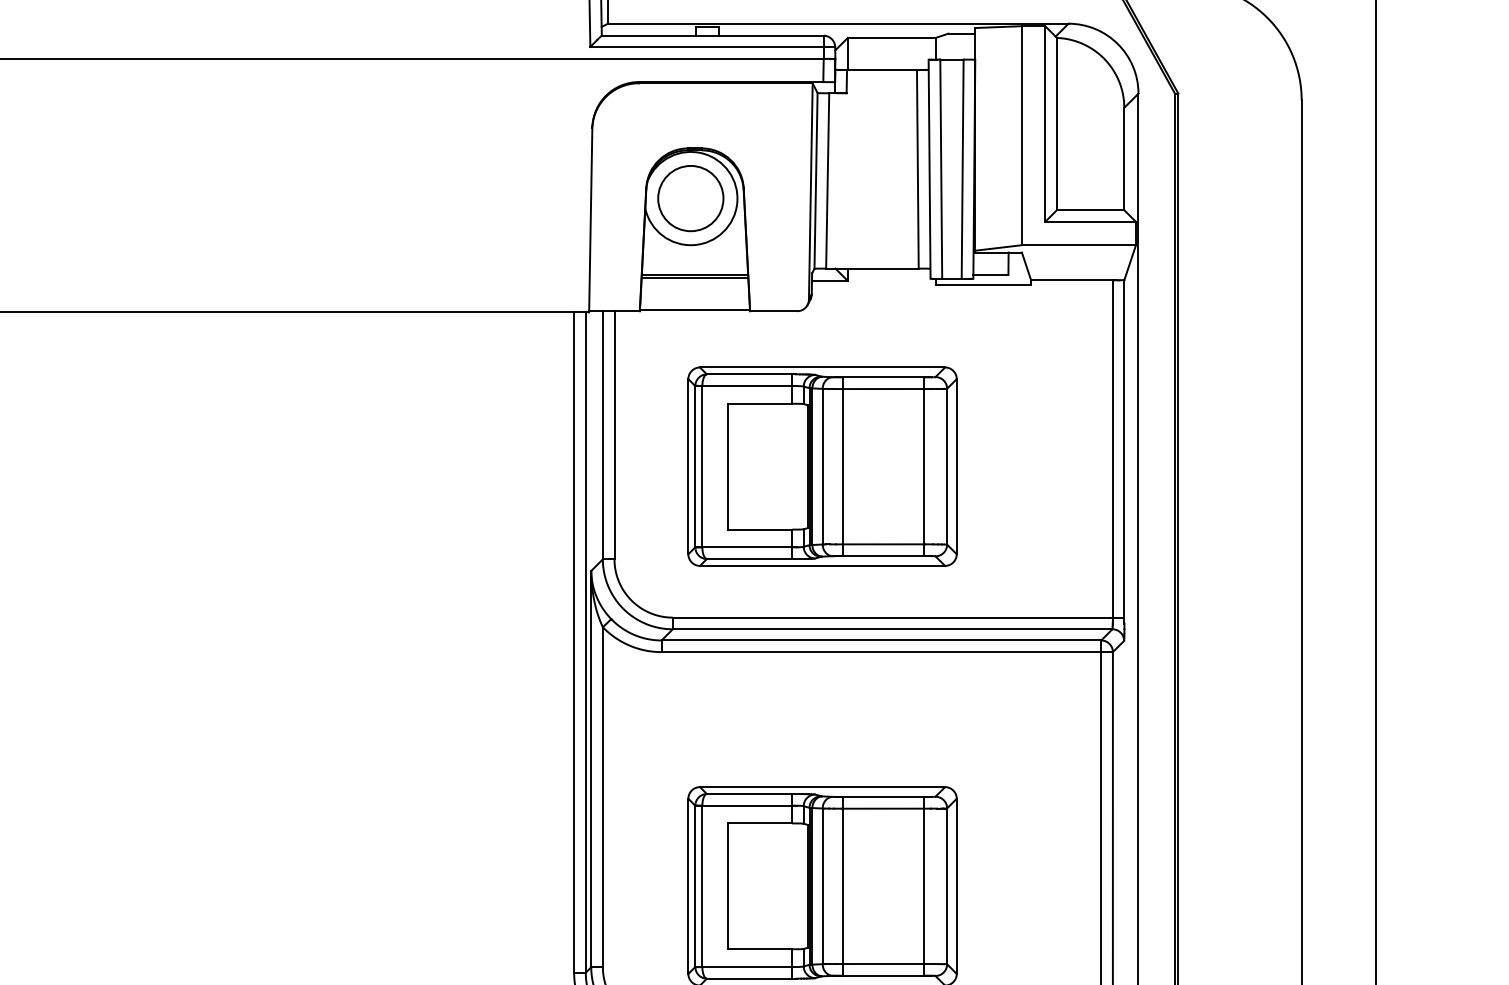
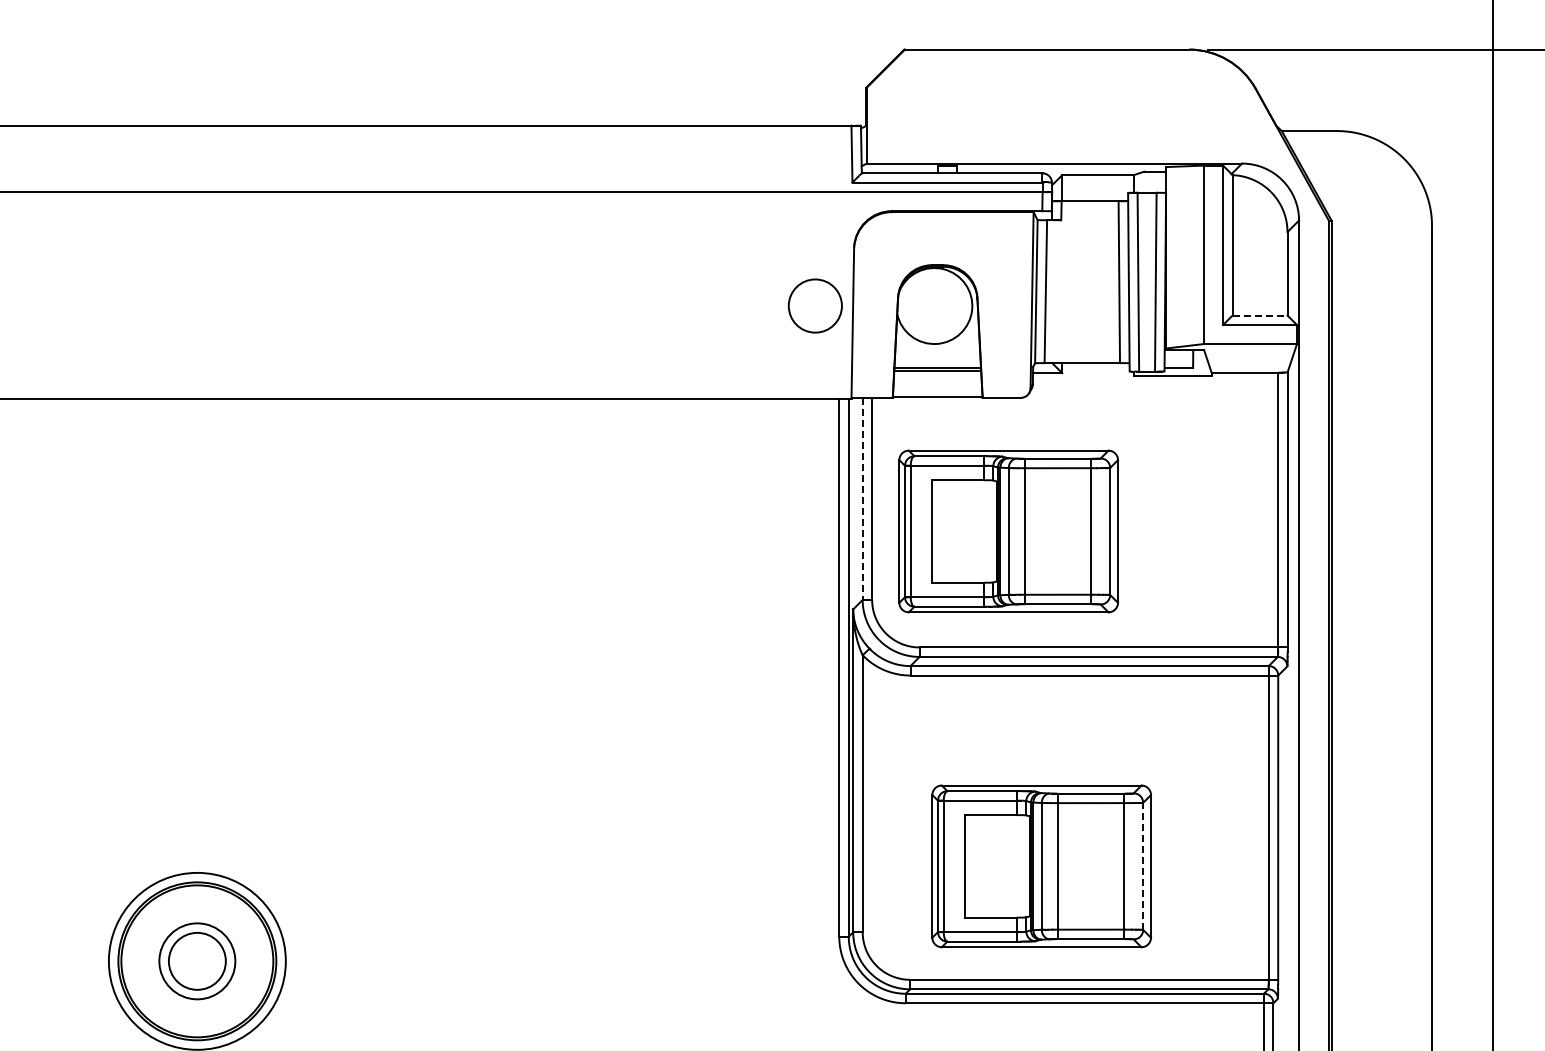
circle: (689, 197) -> (814, 305), moved
line: (1091, 210) -> (1260, 315), solid -> dashed
line: (602, 436) -> (862, 499), solid -> dashed
part: (822, 466) -> (1008, 531), moved
line: (947, 886) -> (1143, 866), solid -> dashed

